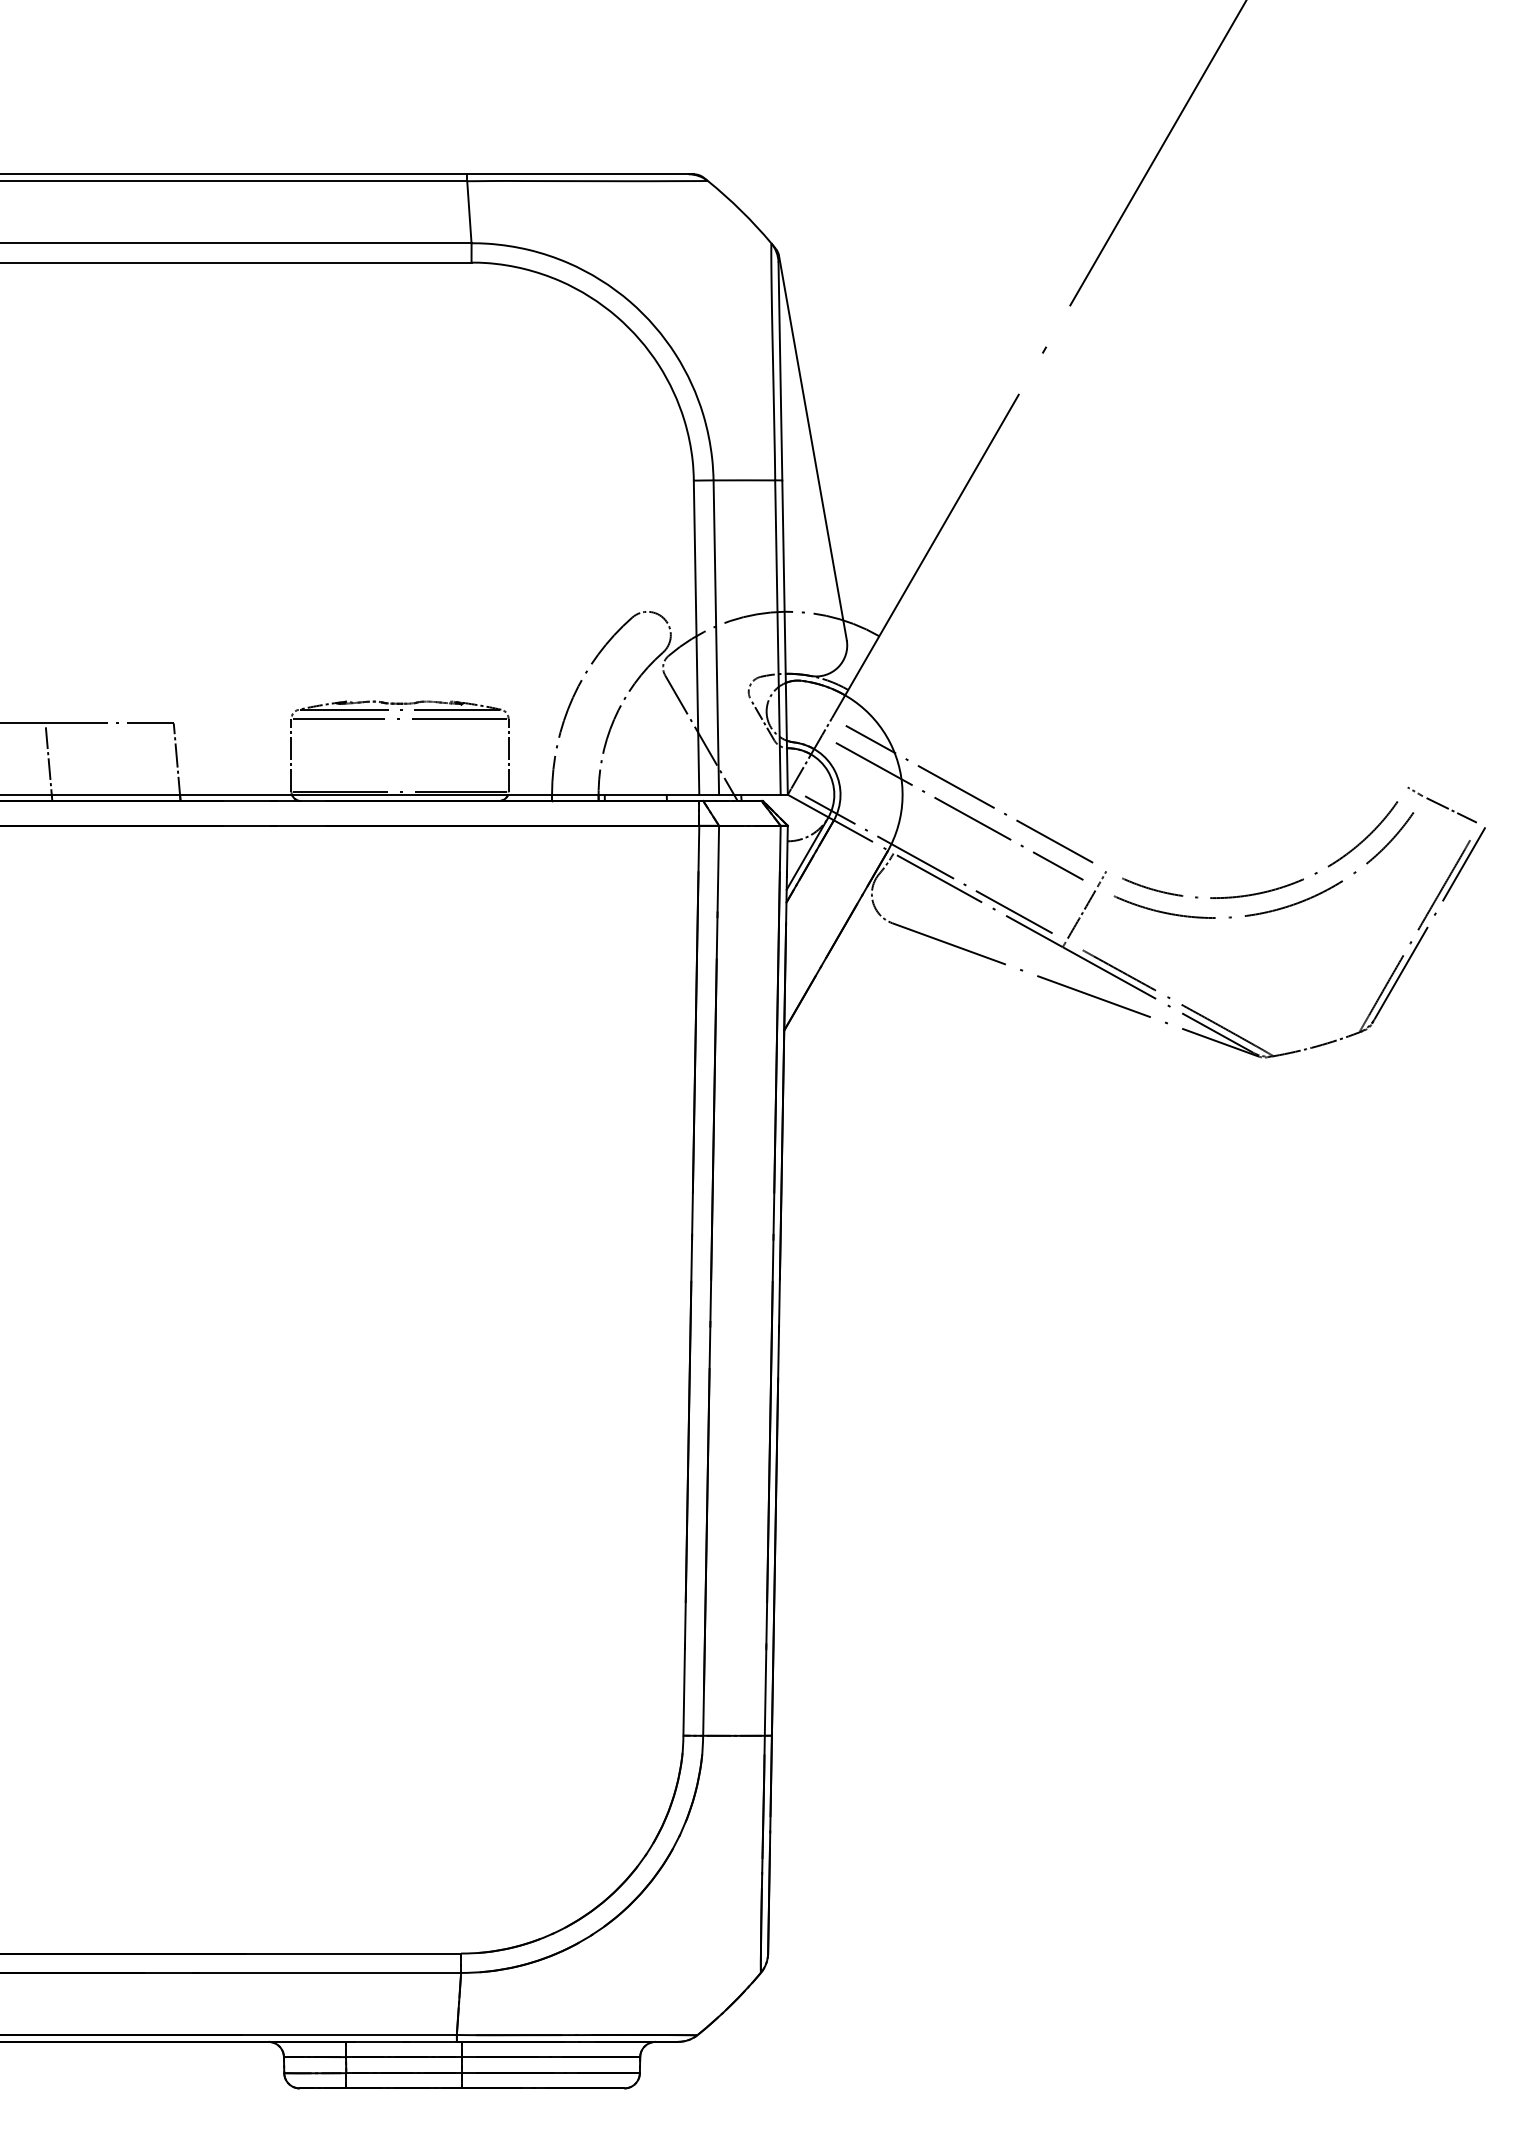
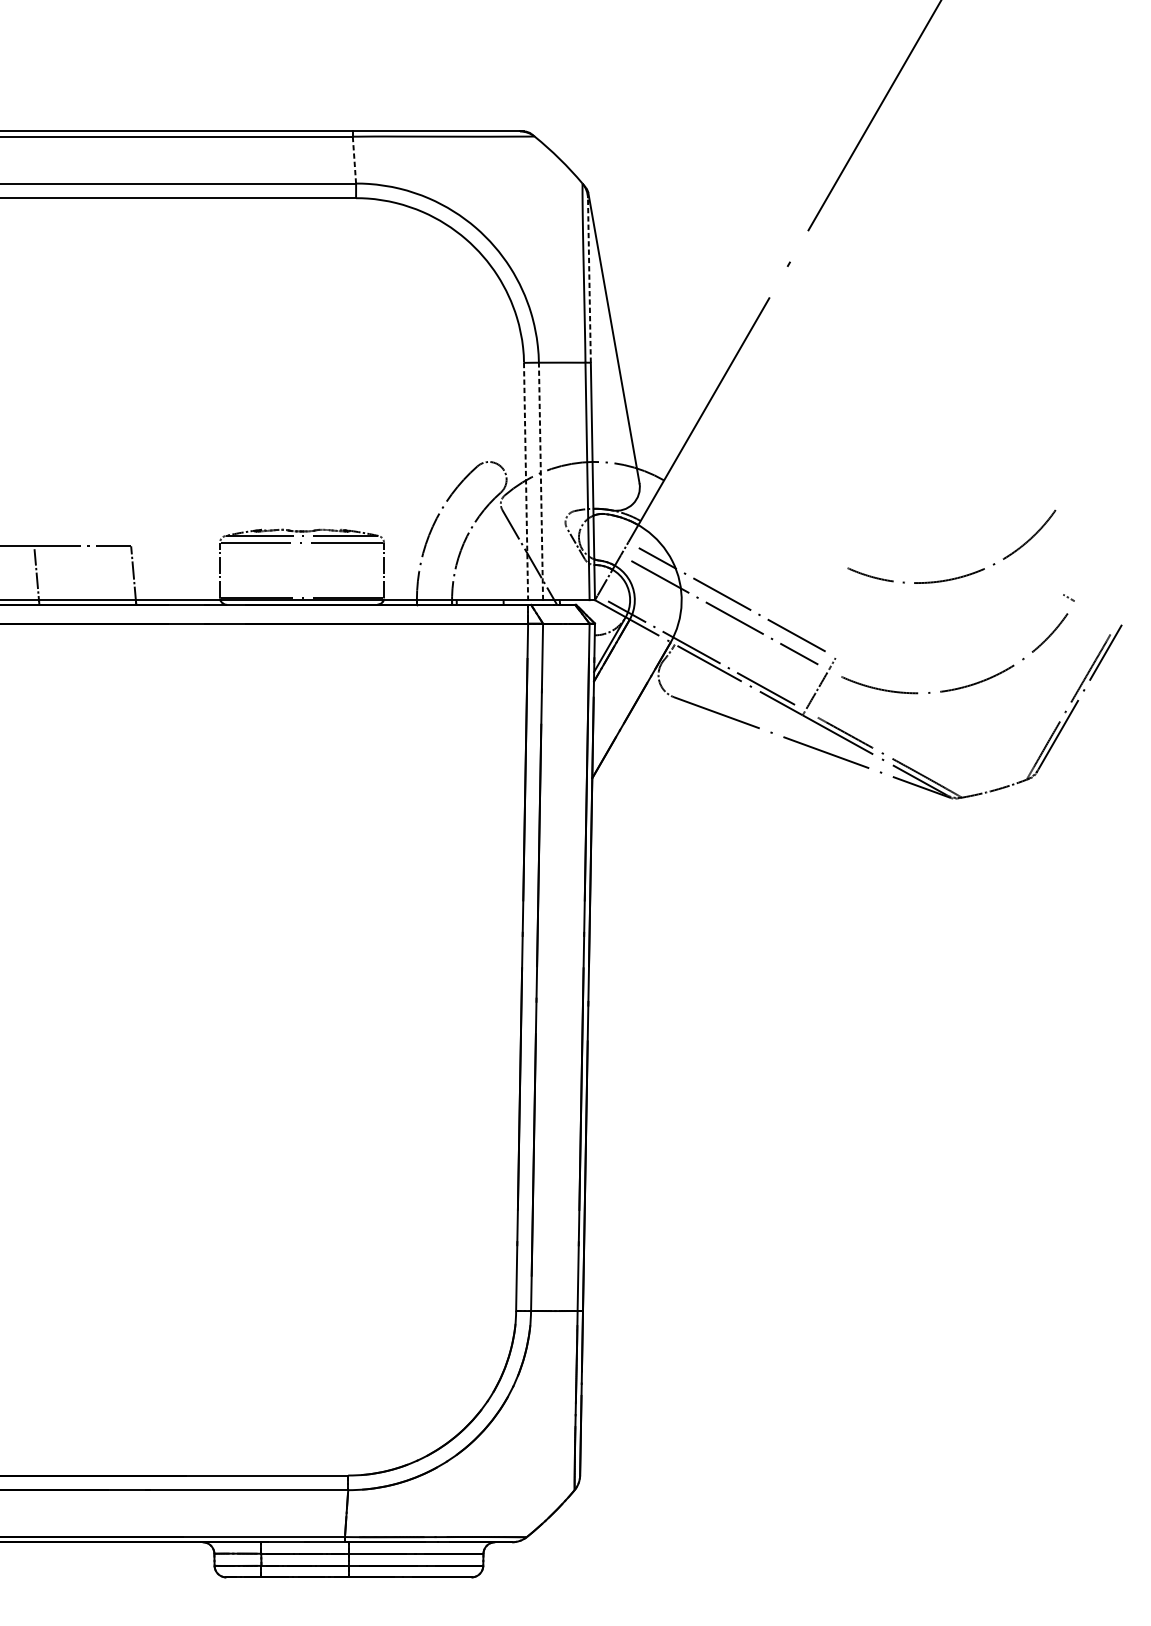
line: (469, 211) -> (354, 159), solid -> dashed
line: (780, 371) -> (589, 280), solid -> dashed
line: (716, 637) -> (541, 481), solid -> dashed
line: (696, 638) -> (526, 482), solid -> dashed
line: (1451, 810) -> (1096, 612), removed
curve: (1270, 889) -> (959, 576), moved

